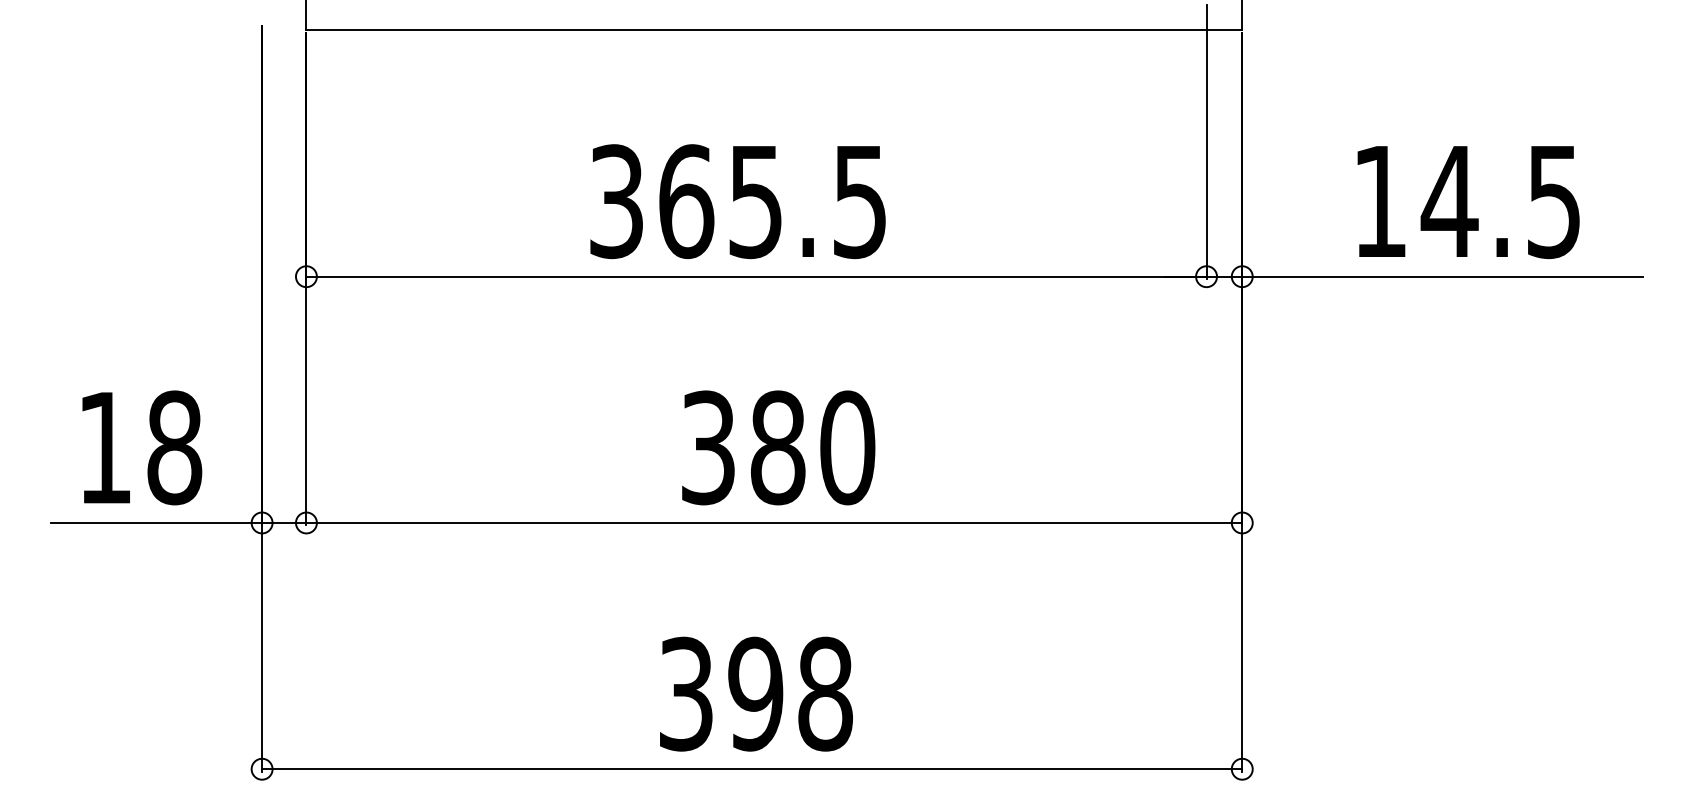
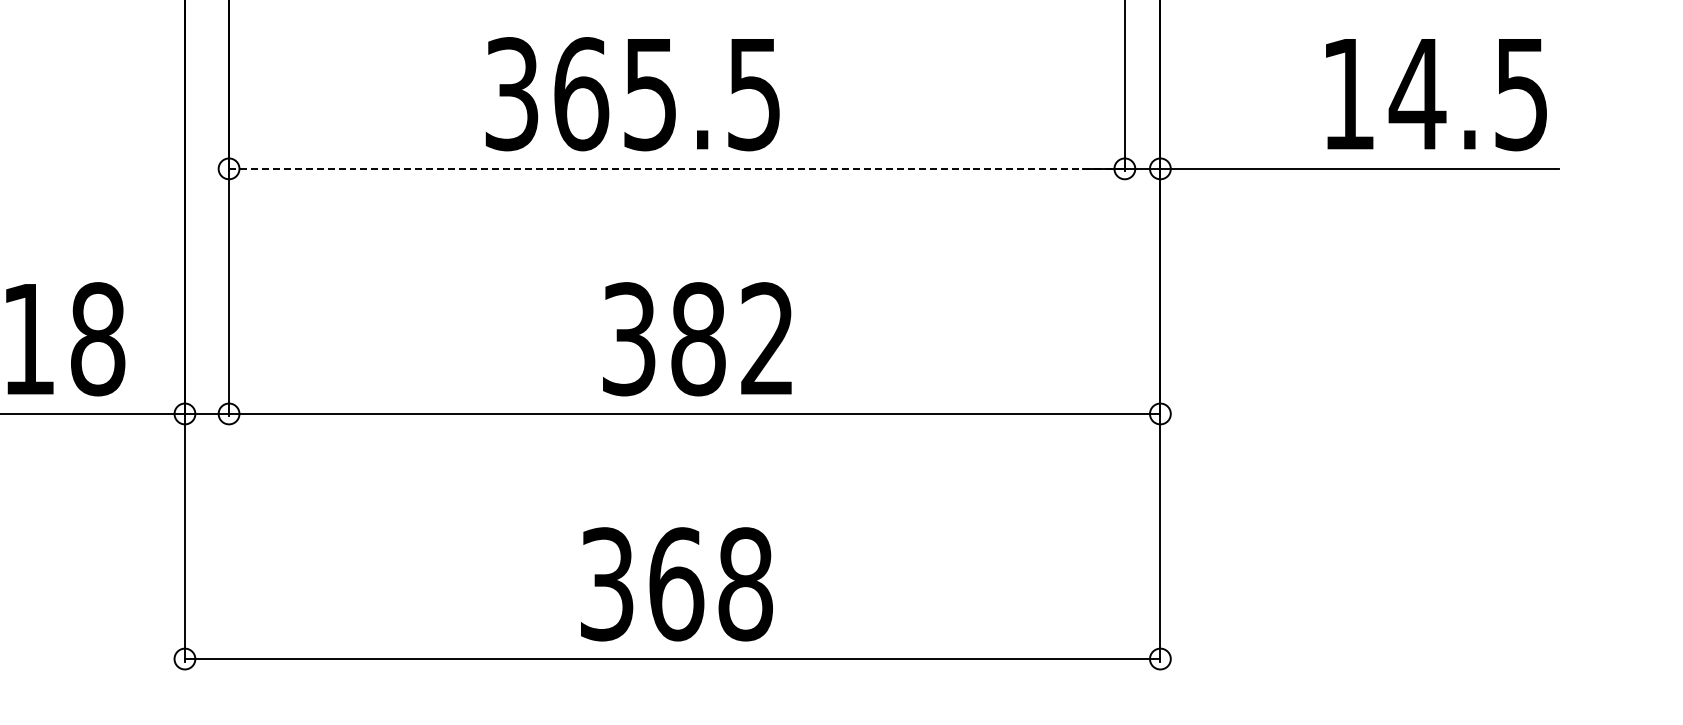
text: (737, 201) -> (632, 94), moved
text: (1468, 202) -> (1436, 95), moved
line: (757, 276) -> (677, 168), solid -> dashed
text: (847, 447) -> (767, 338), 380 -> 382
text: (755, 693) -> (675, 583), 398 -> 368

